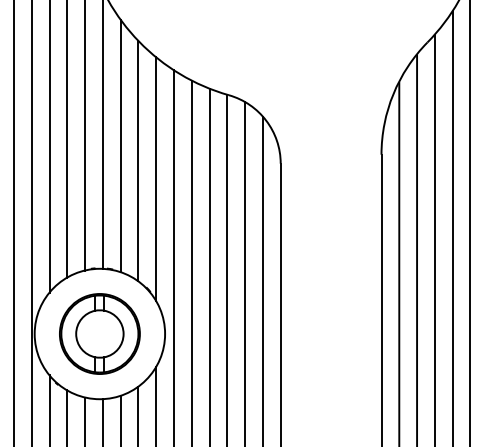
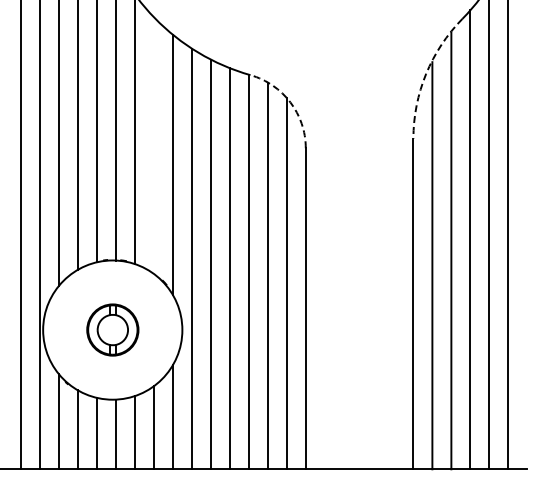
arc: (393, 94) -> (426, 74), solid -> dashed
arc: (266, 120) -> (290, 102), solid -> dashed
line: (138, 161) -> (153, 145), removed
part: (99, 333) -> (112, 329), size x0.6

